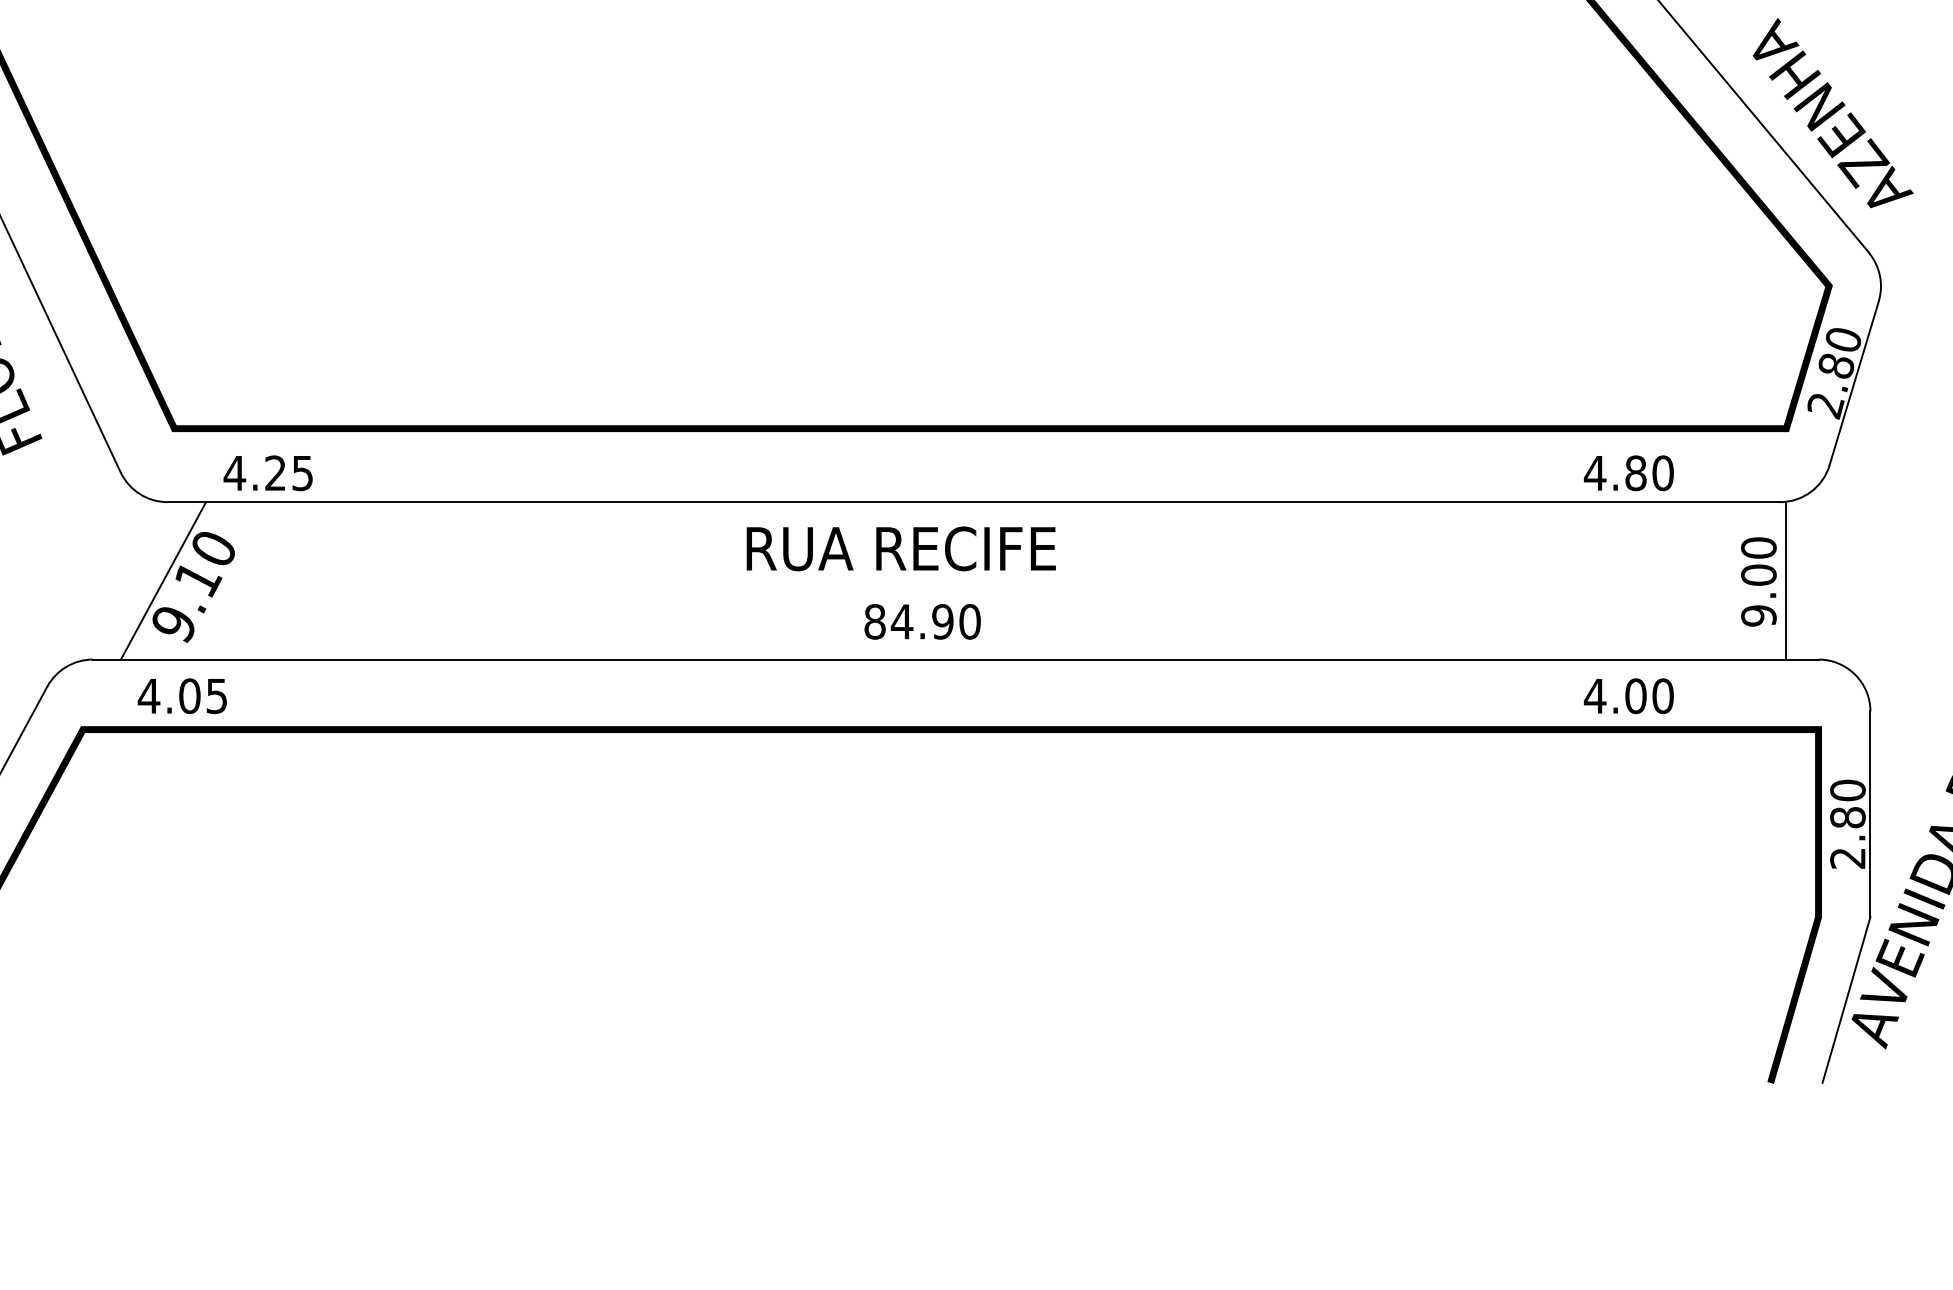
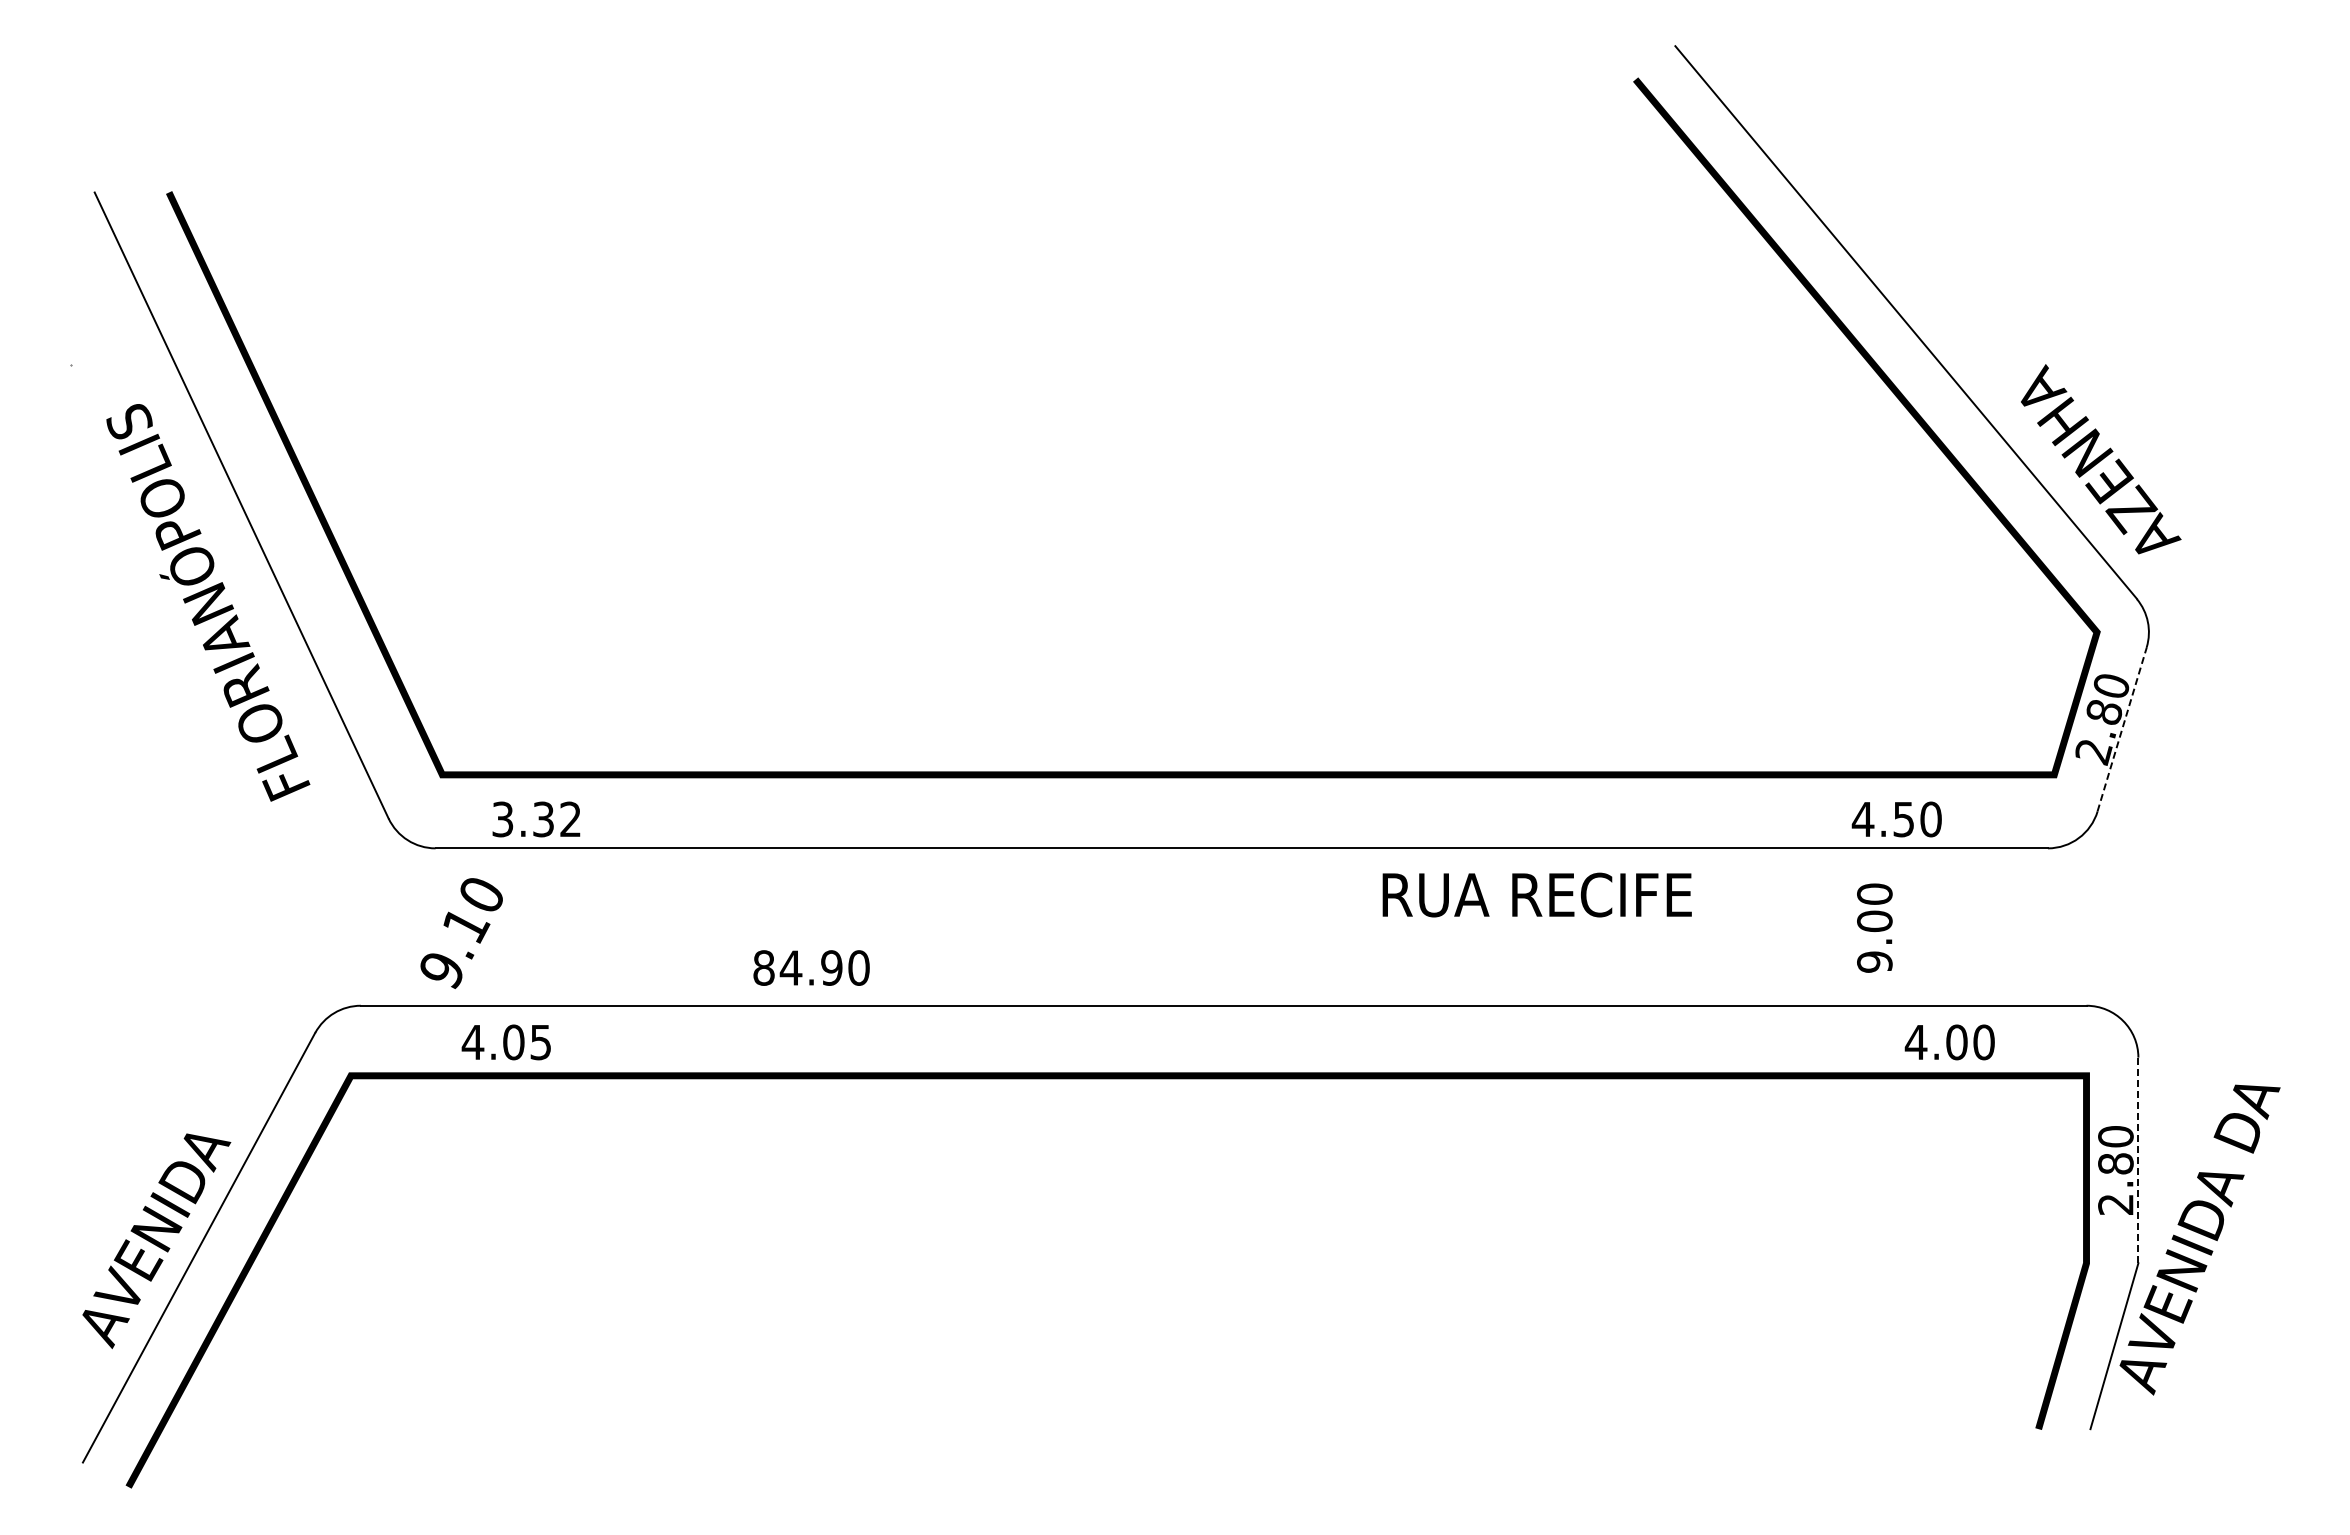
line: (1854, 383) -> (2122, 729), solid -> dashed
text: (267, 473) -> (535, 819), 4.25 -> 3.32
text: (1635, 473) -> (1903, 819), 4.80 -> 4.50
text: (900, 548) -> (1536, 894), moved
line: (163, 580) -> (431, 926), removed
line: (1786, 580) -> (2054, 926), removed
text: (1758, 581) -> (1874, 927), moved
text: (922, 621) -> (811, 967), moved
text: (181, 696) -> (505, 1042), moved
text: (1628, 696) -> (1949, 1042), moved
line: (1870, 814) -> (2138, 1160), solid -> dashed

